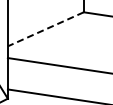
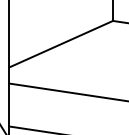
line: (45, 29) -> (60, 44), dashed -> solid

